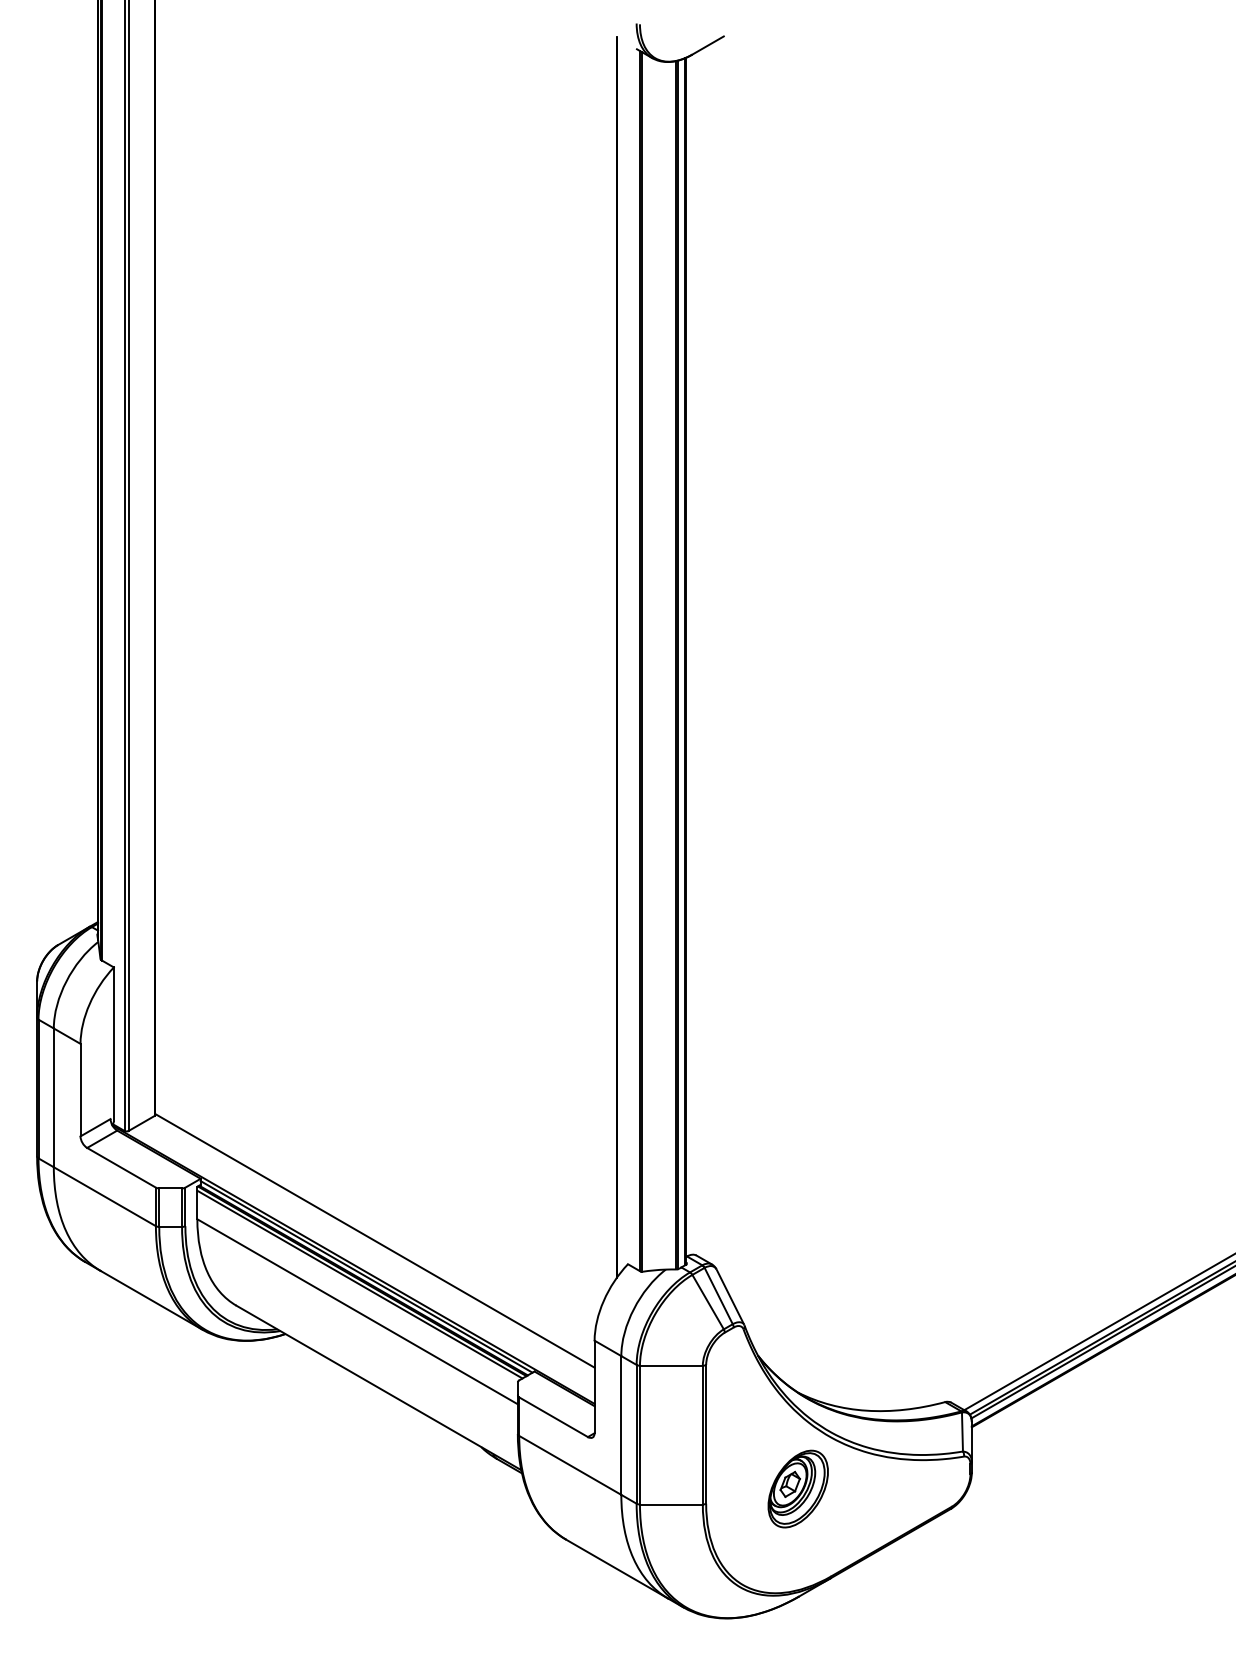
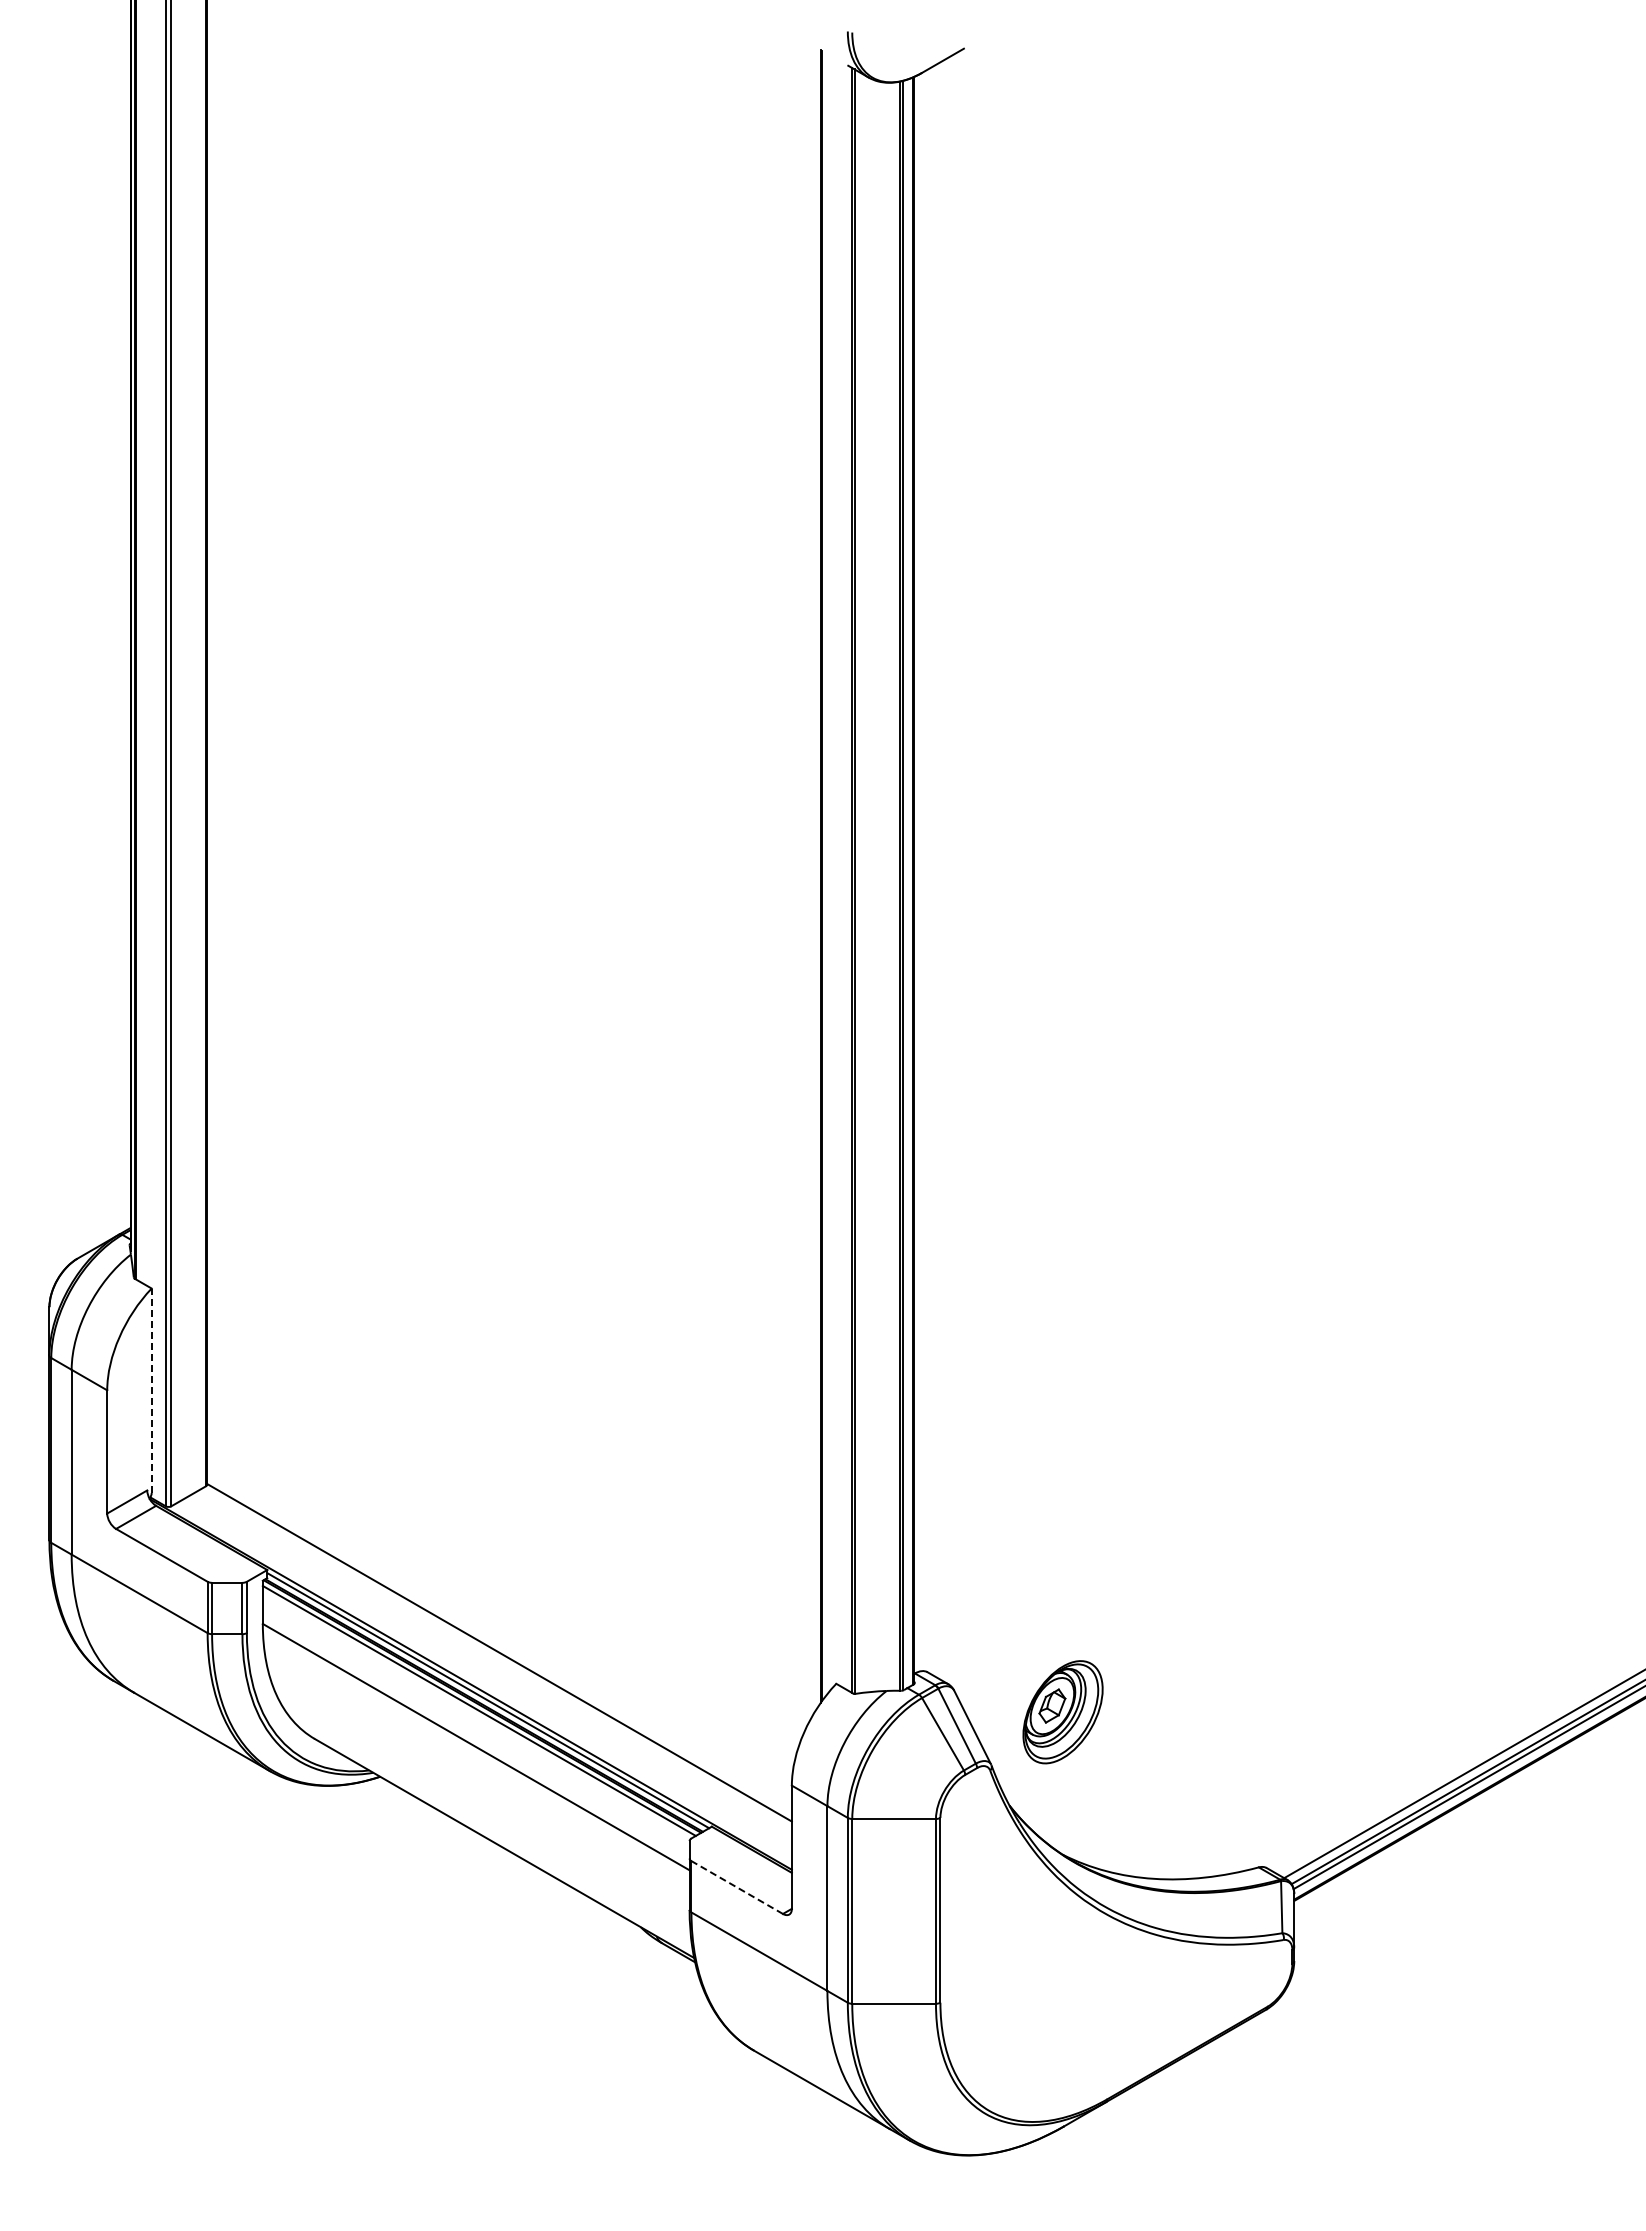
line: (113, 1043) -> (151, 1390), solid -> dashed
line: (553, 1417) -> (737, 1887), solid -> dashed
part: (797, 1489) -> (1062, 1712), moved

